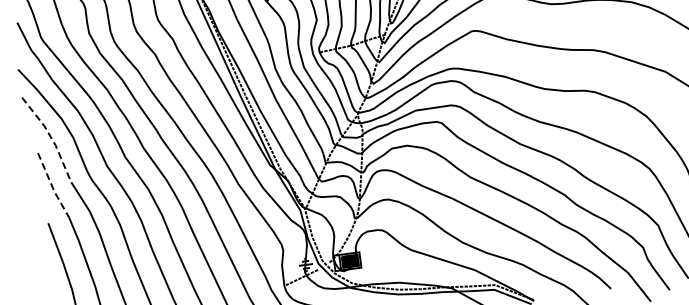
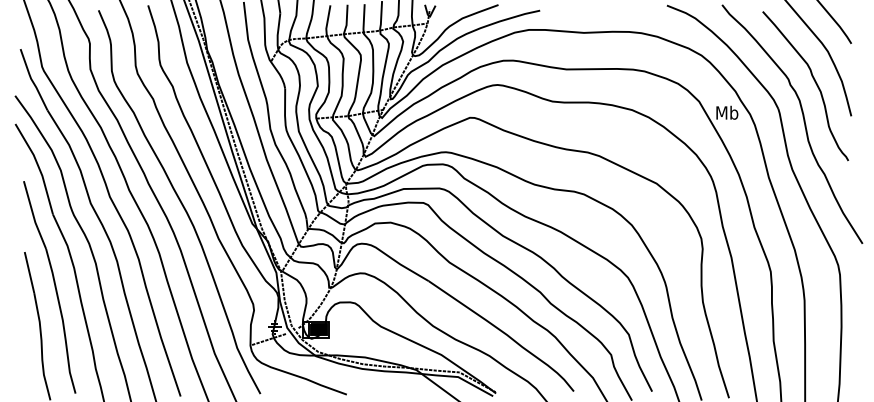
line: (50, 137) -> (38, 167), dashed -> solid
line: (52, 186) -> (33, 216), dashed -> solid

